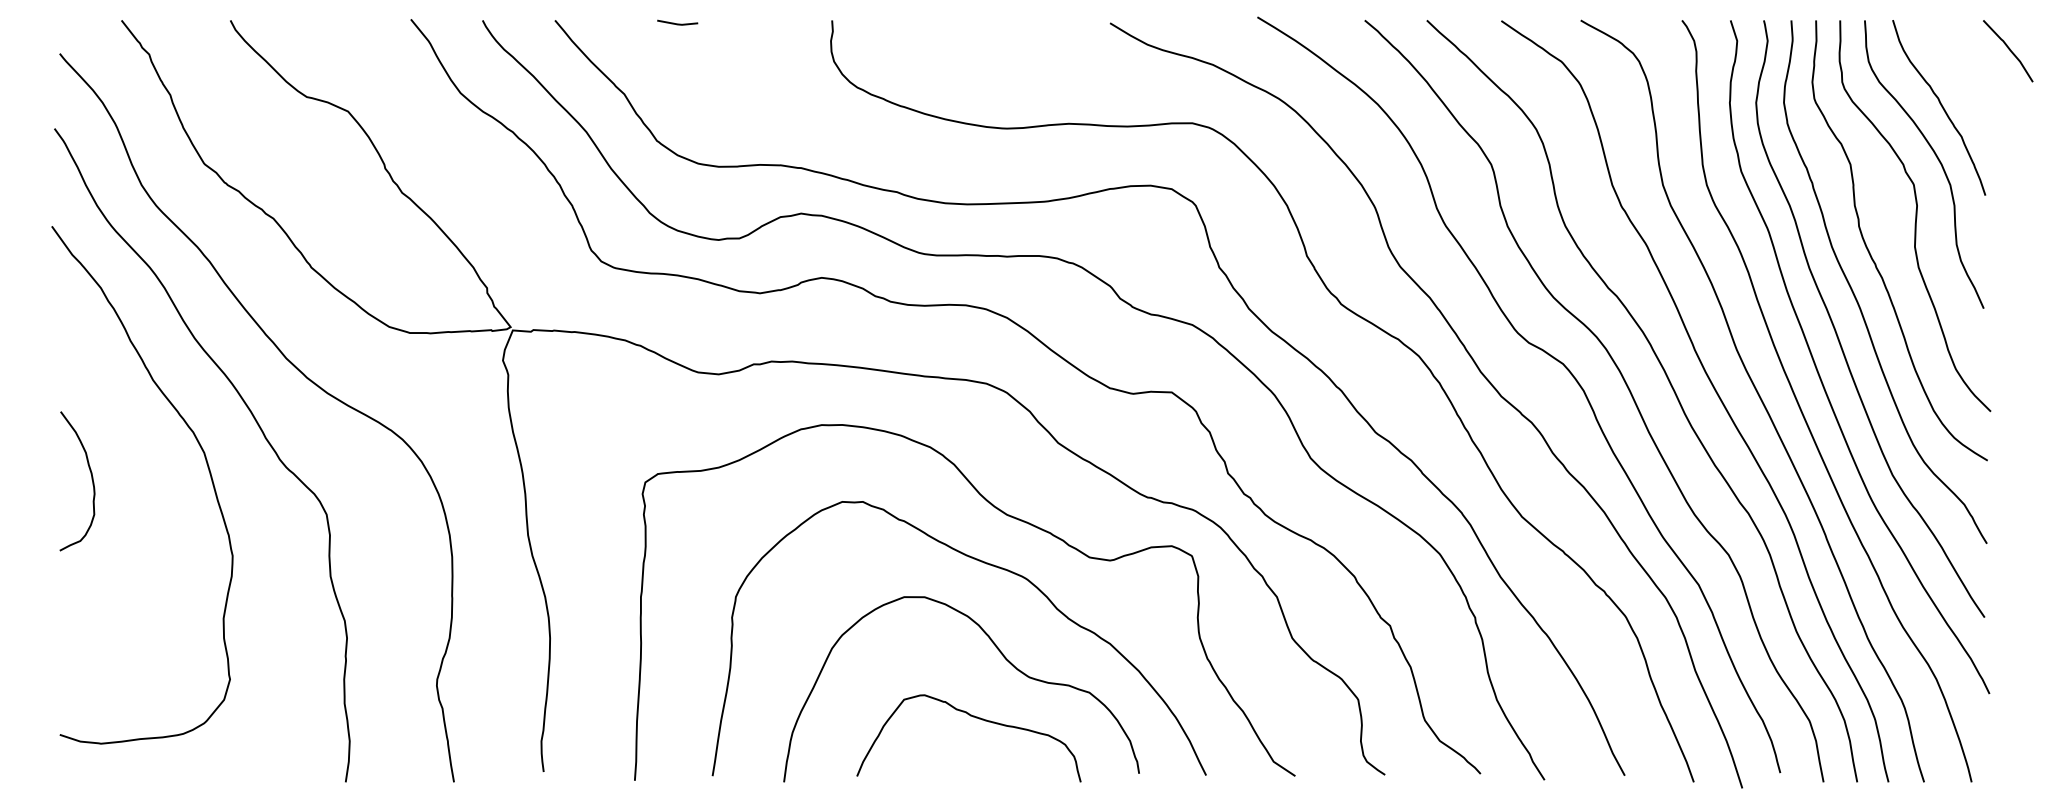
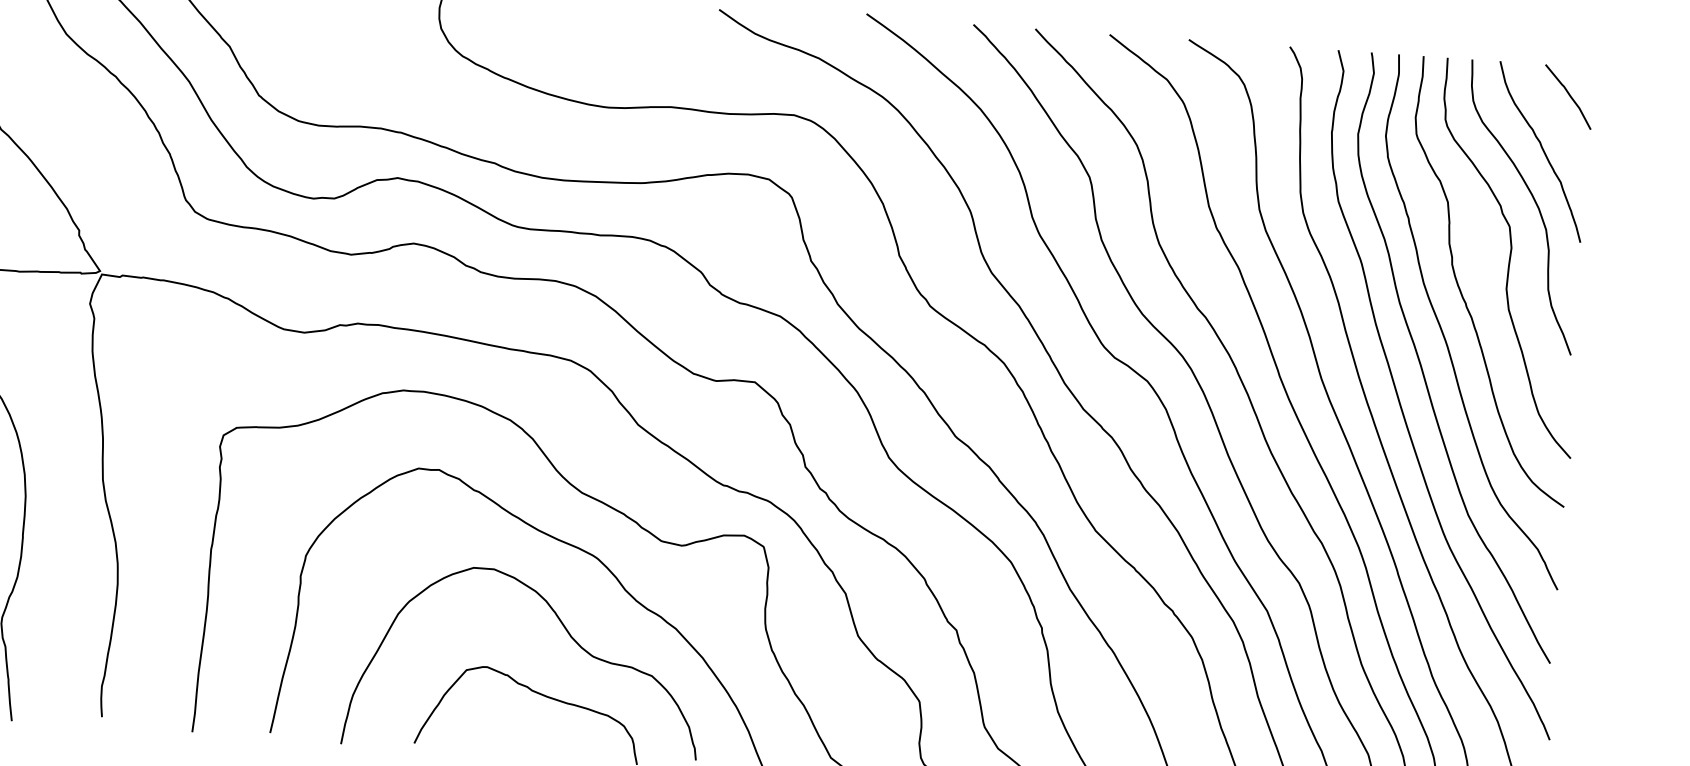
curve: (2009, 50) -> (1569, 96), moved

